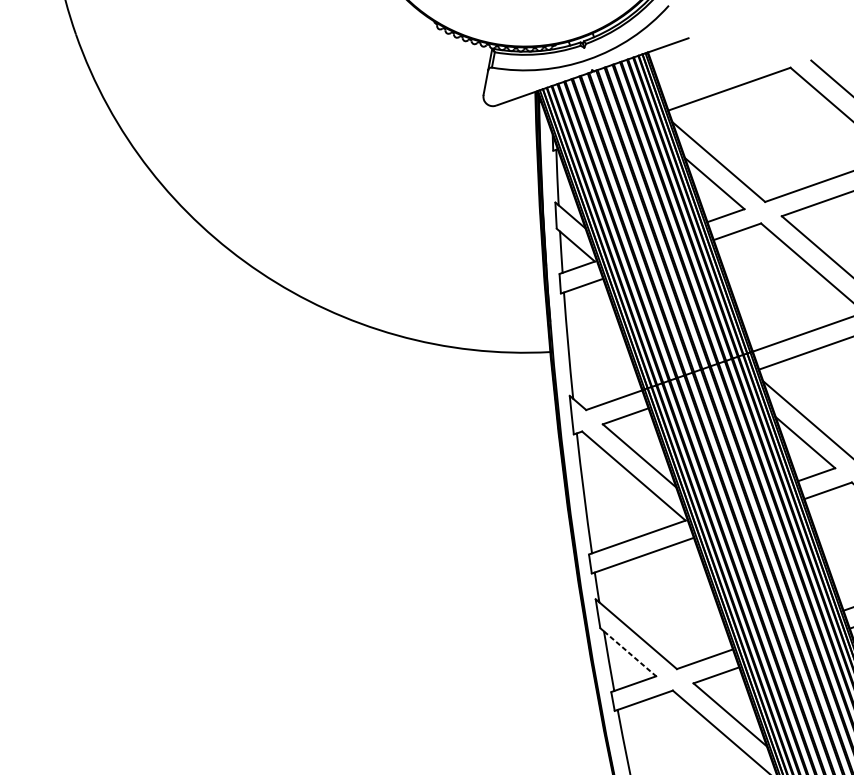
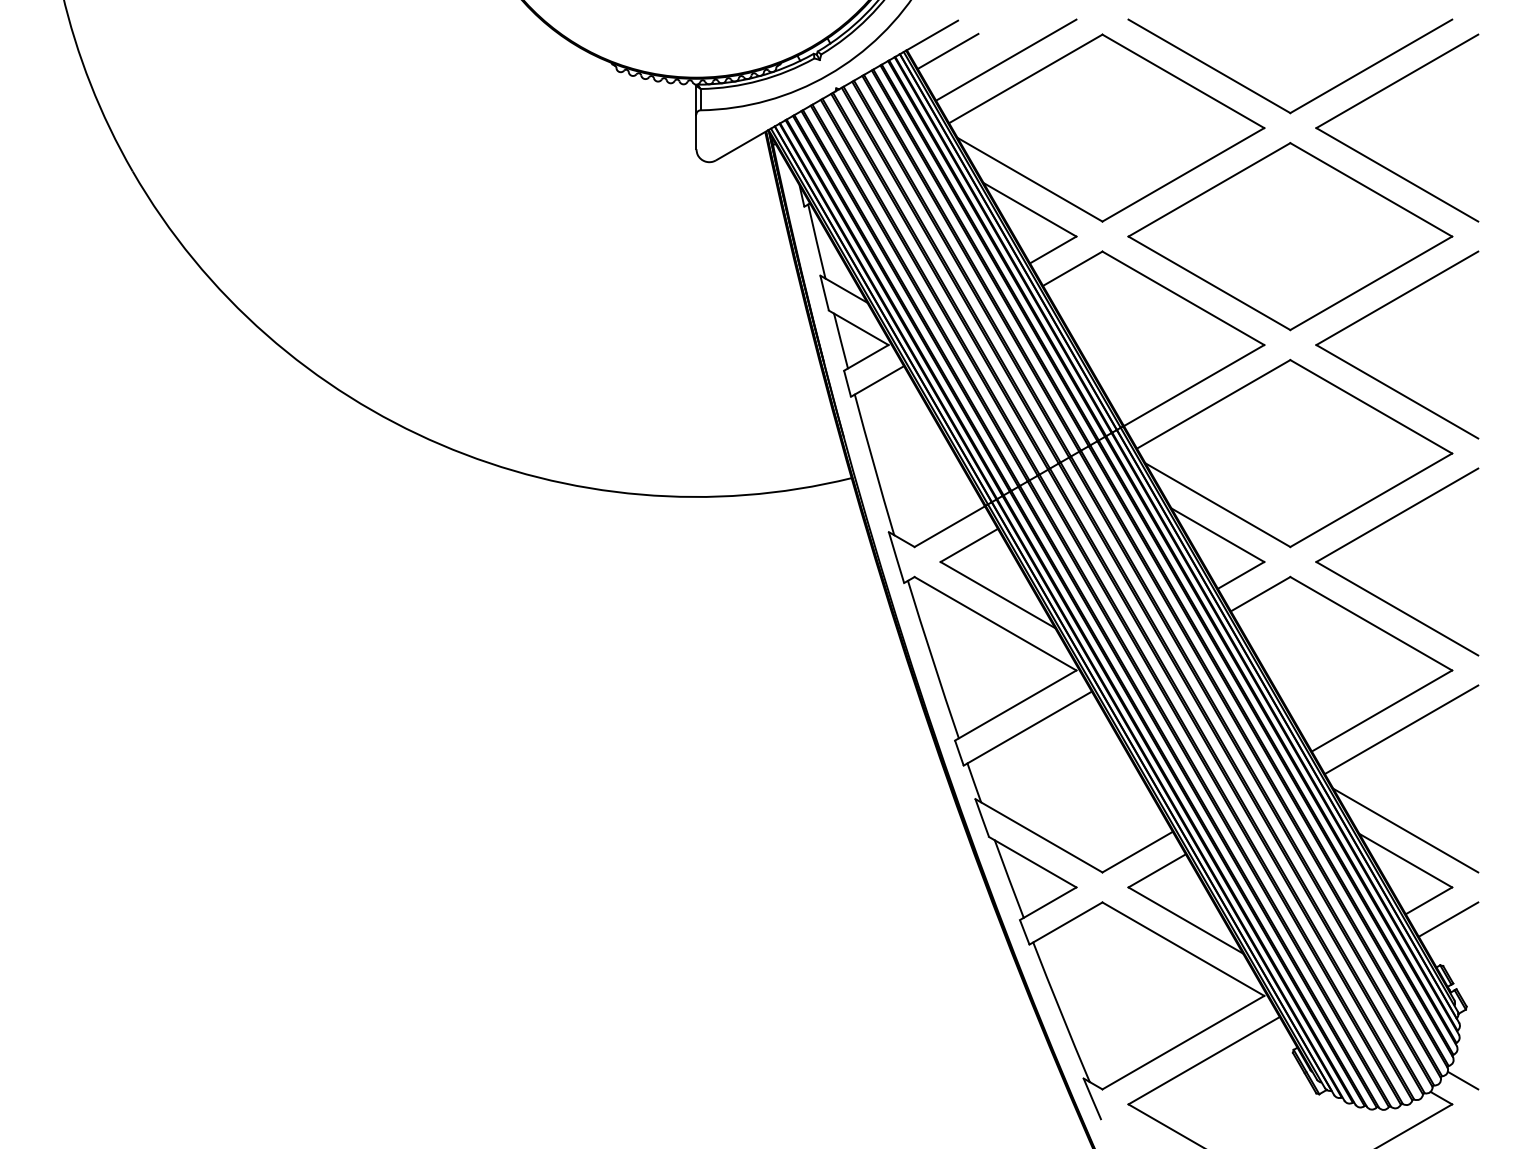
line: (677, 58) -> (947, 50), added
line: (718, 72) -> (1006, 59), added
line: (630, 654) -> (1036, 864), dashed -> solid

